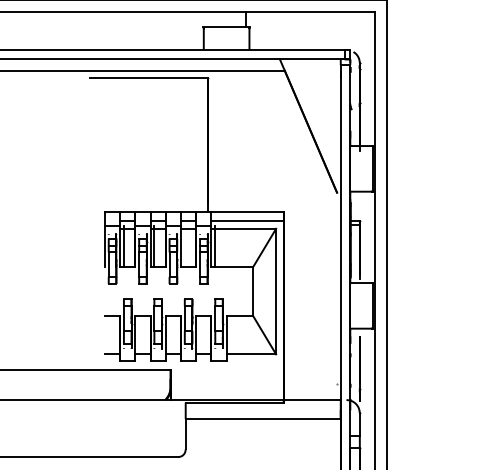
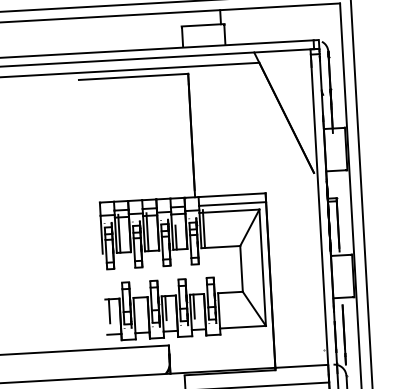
line: (184, 253) -> (175, 237), added
line: (108, 329) -> (109, 311), added
line: (169, 329) -> (165, 308), added
line: (200, 329) -> (194, 306), added

